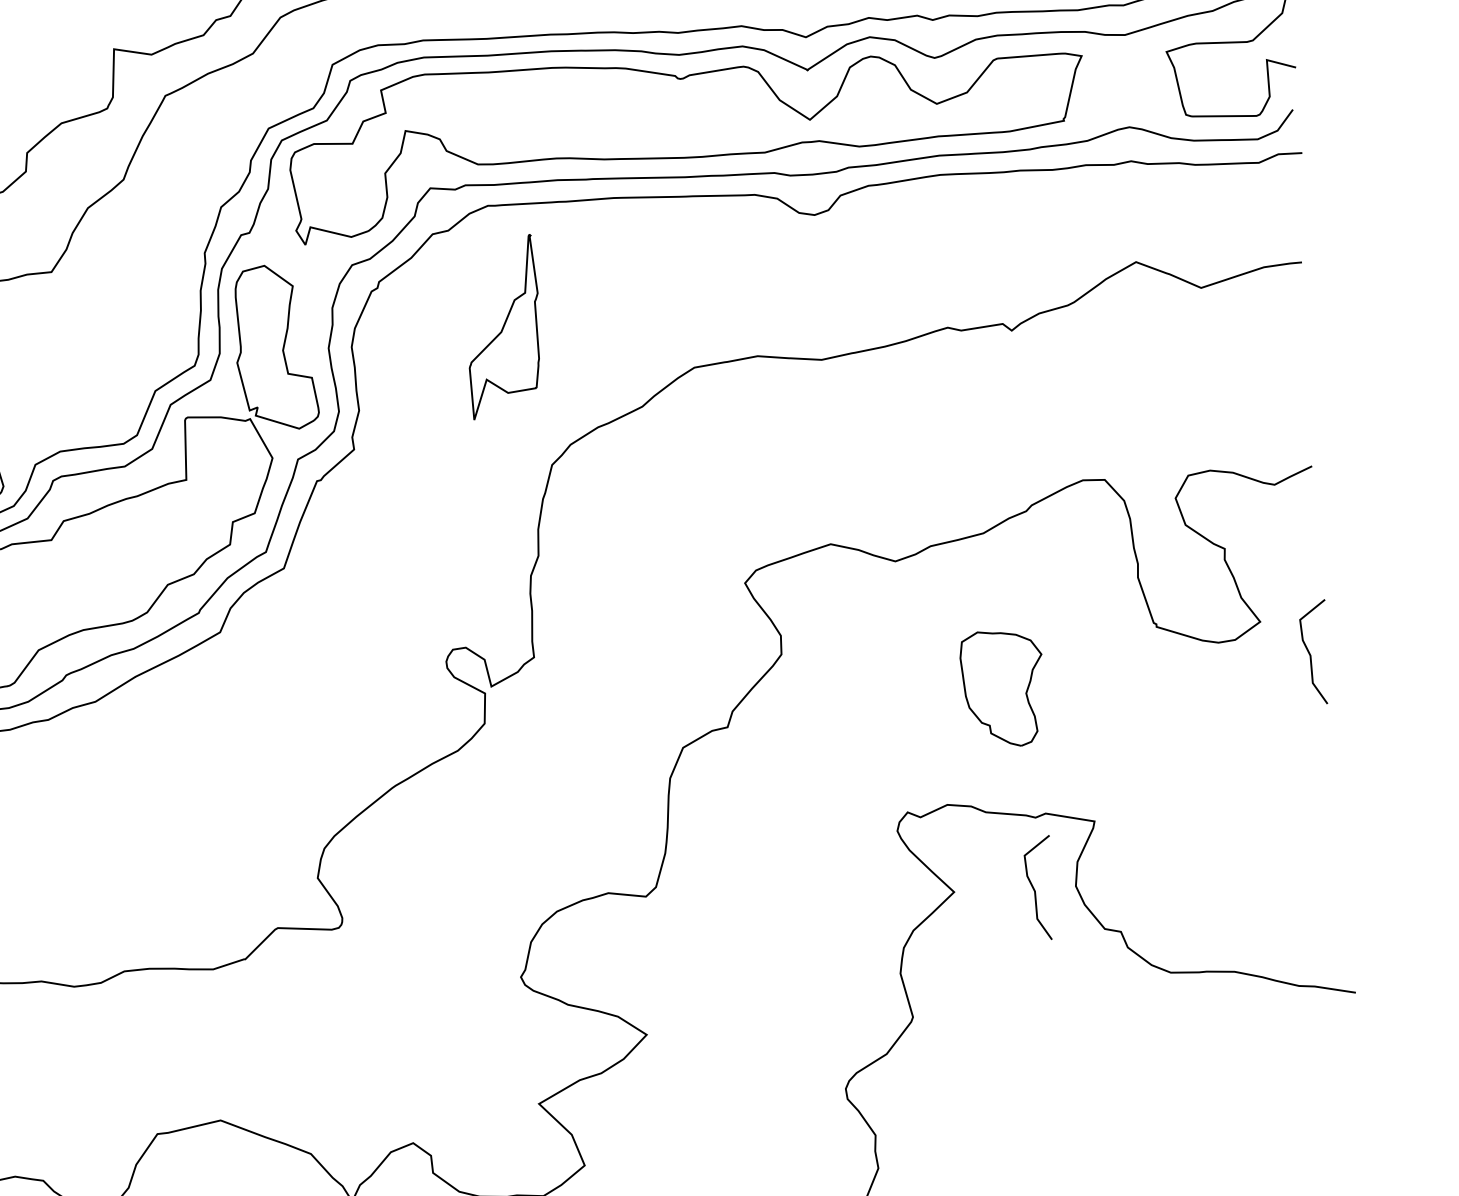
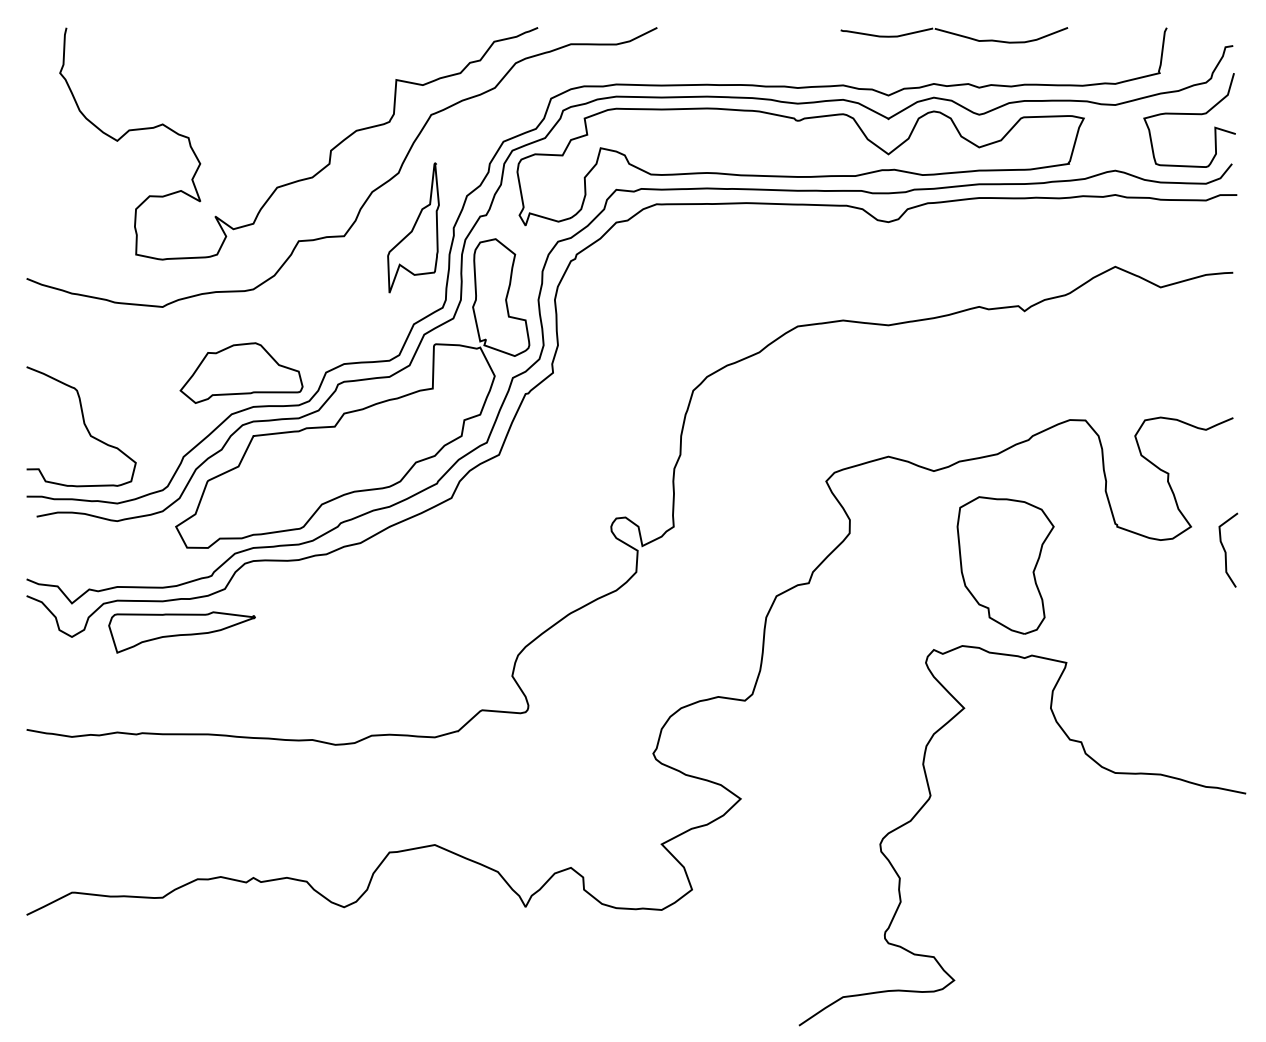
part: (503, 326) -> (413, 227), moved
part: (1002, 688) -> (1005, 565), size x1.67
curve: (1036, 889) -> (1022, 709), removed

